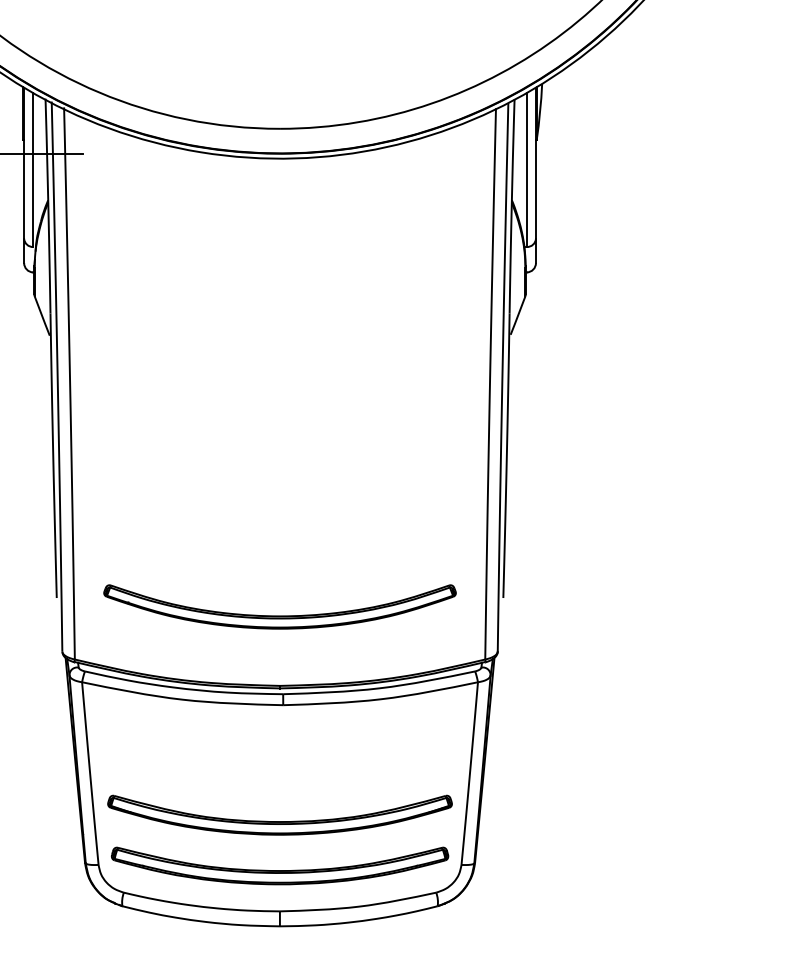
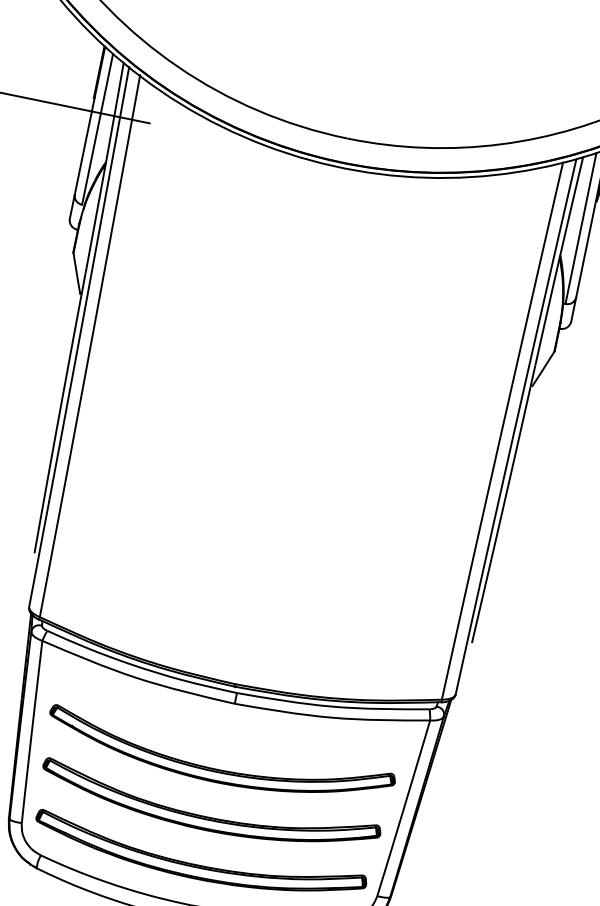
part: (279, 615) -> (217, 768), moved

